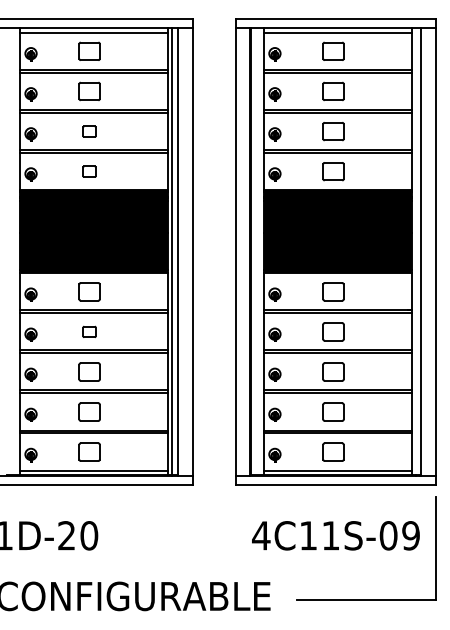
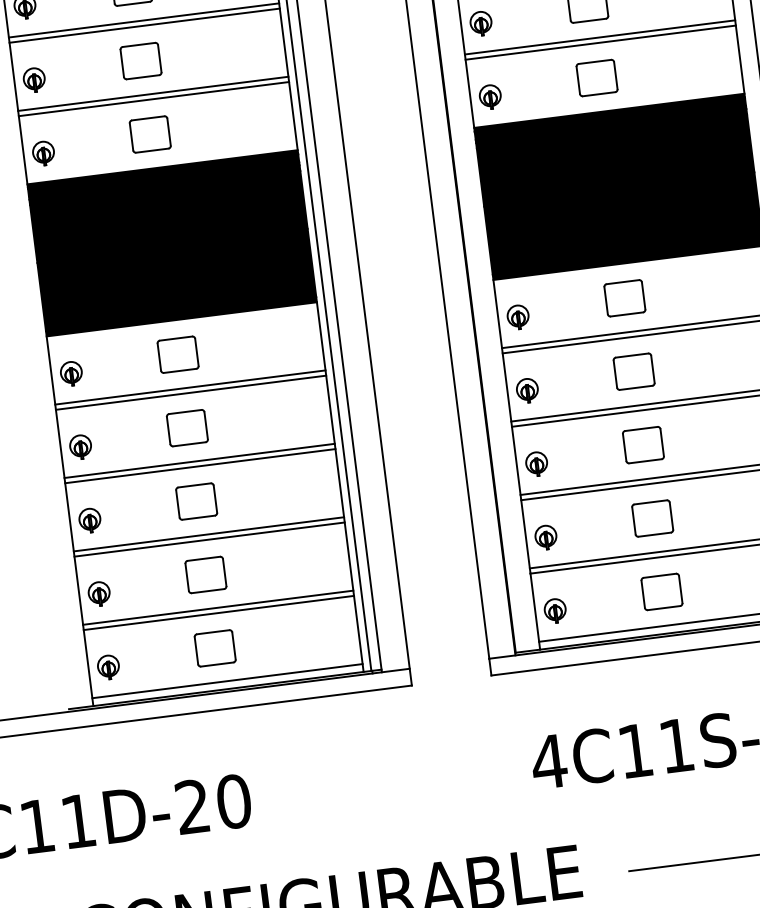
part: (89, 131) -> (140, 61), size x1.67
part: (89, 171) -> (150, 134), size x1.67
part: (89, 331) -> (187, 427), size x1.67

